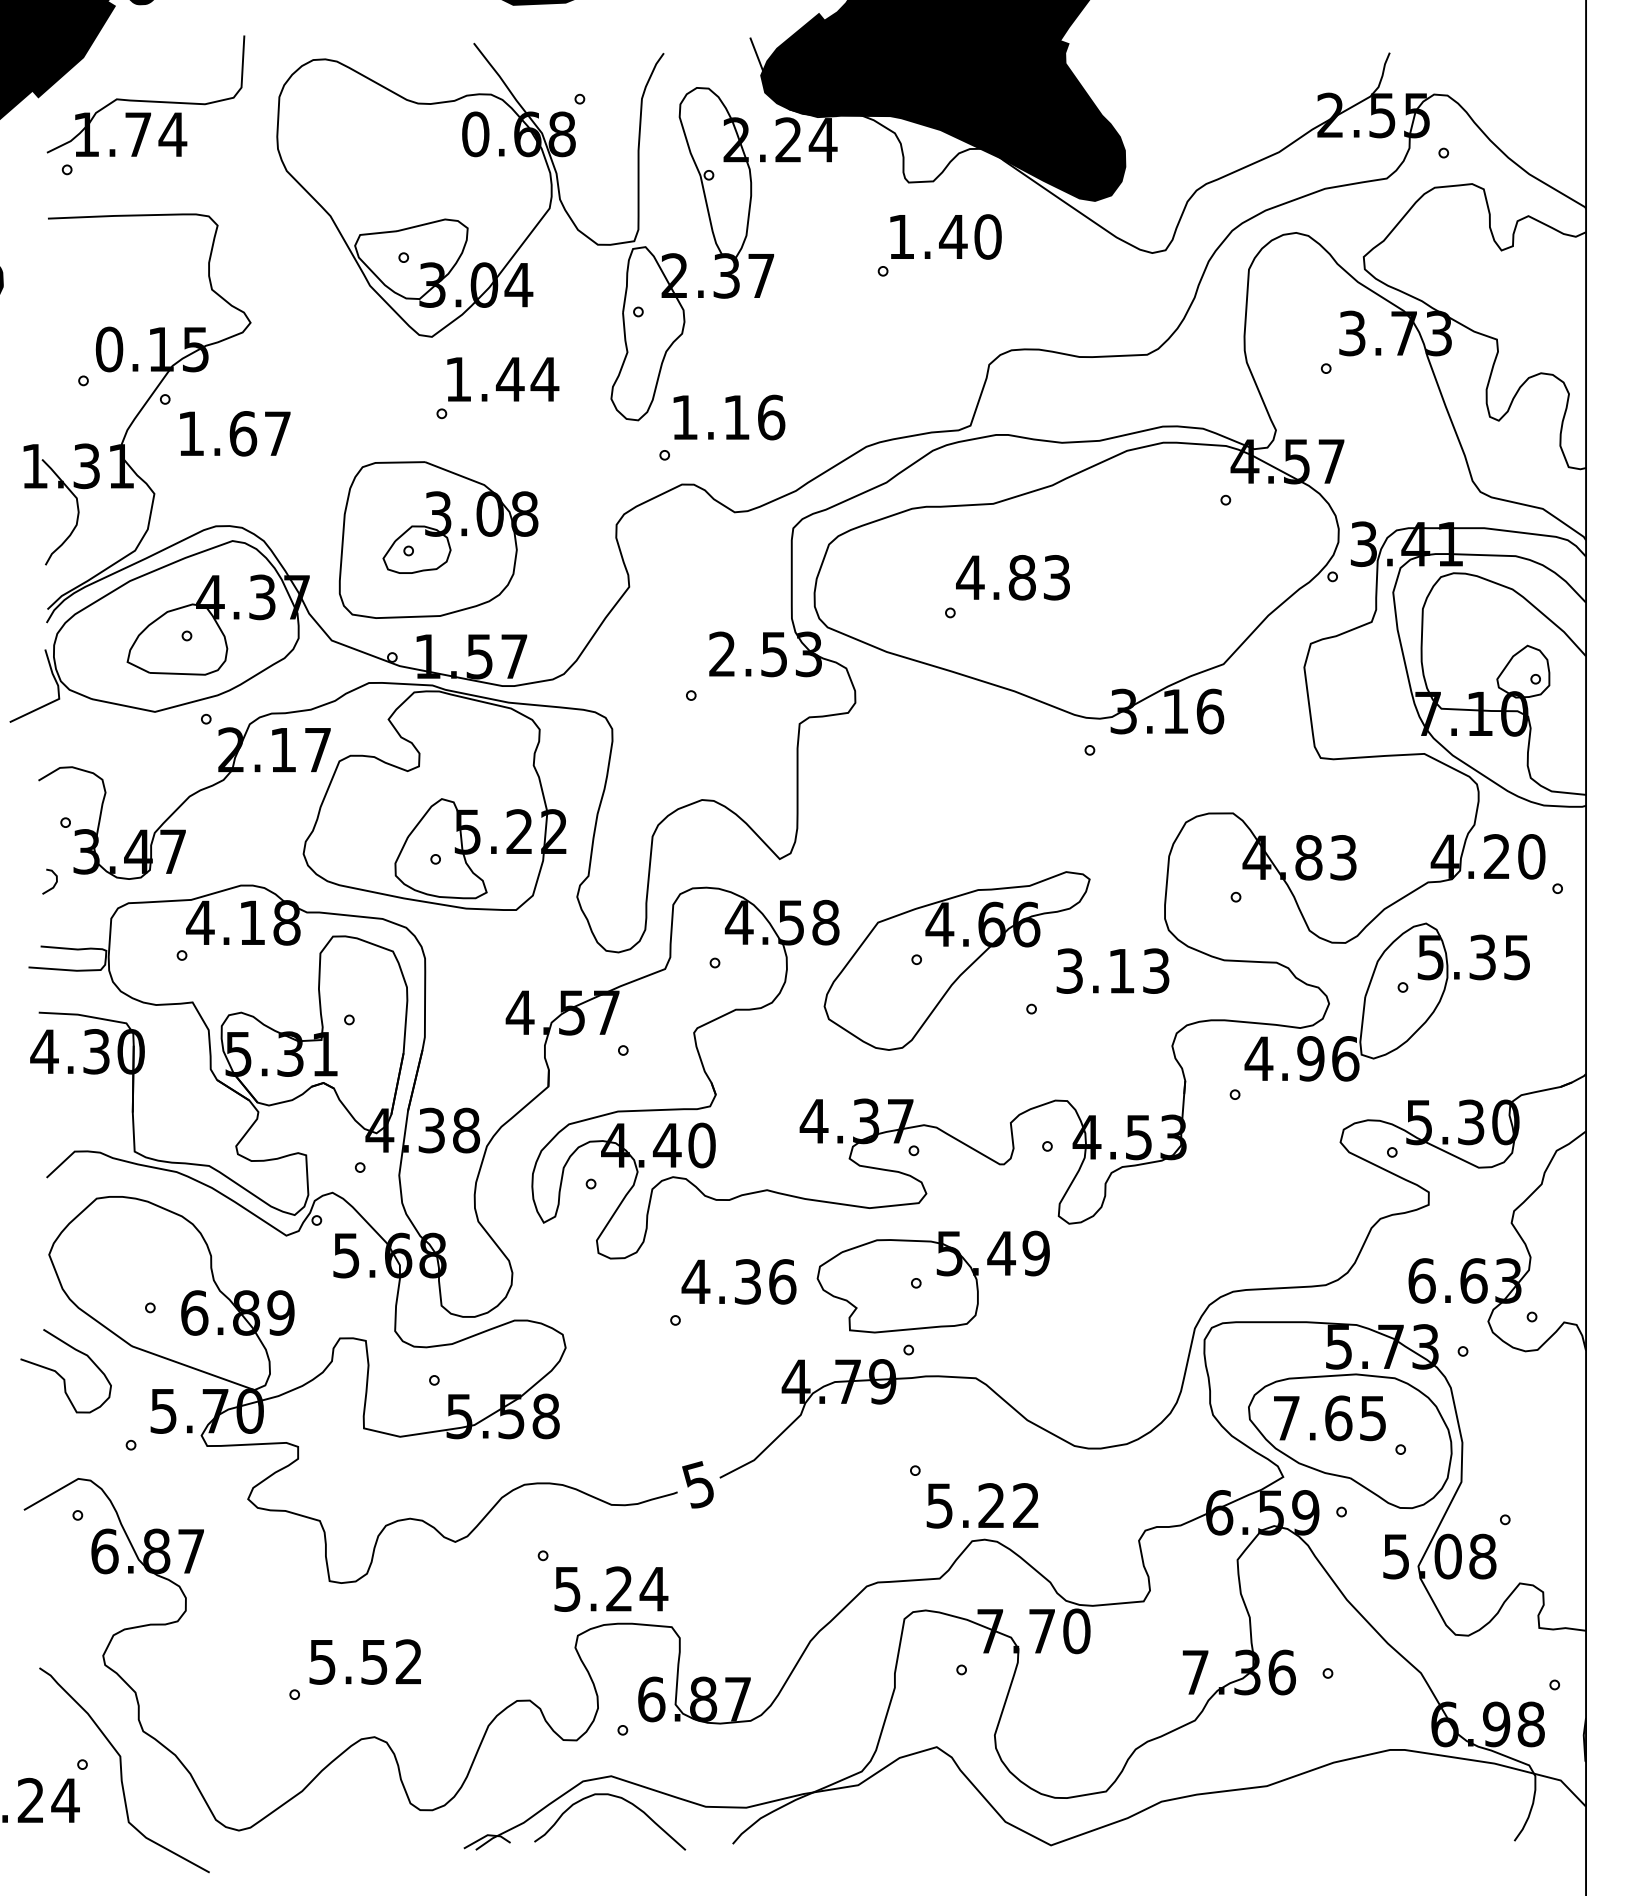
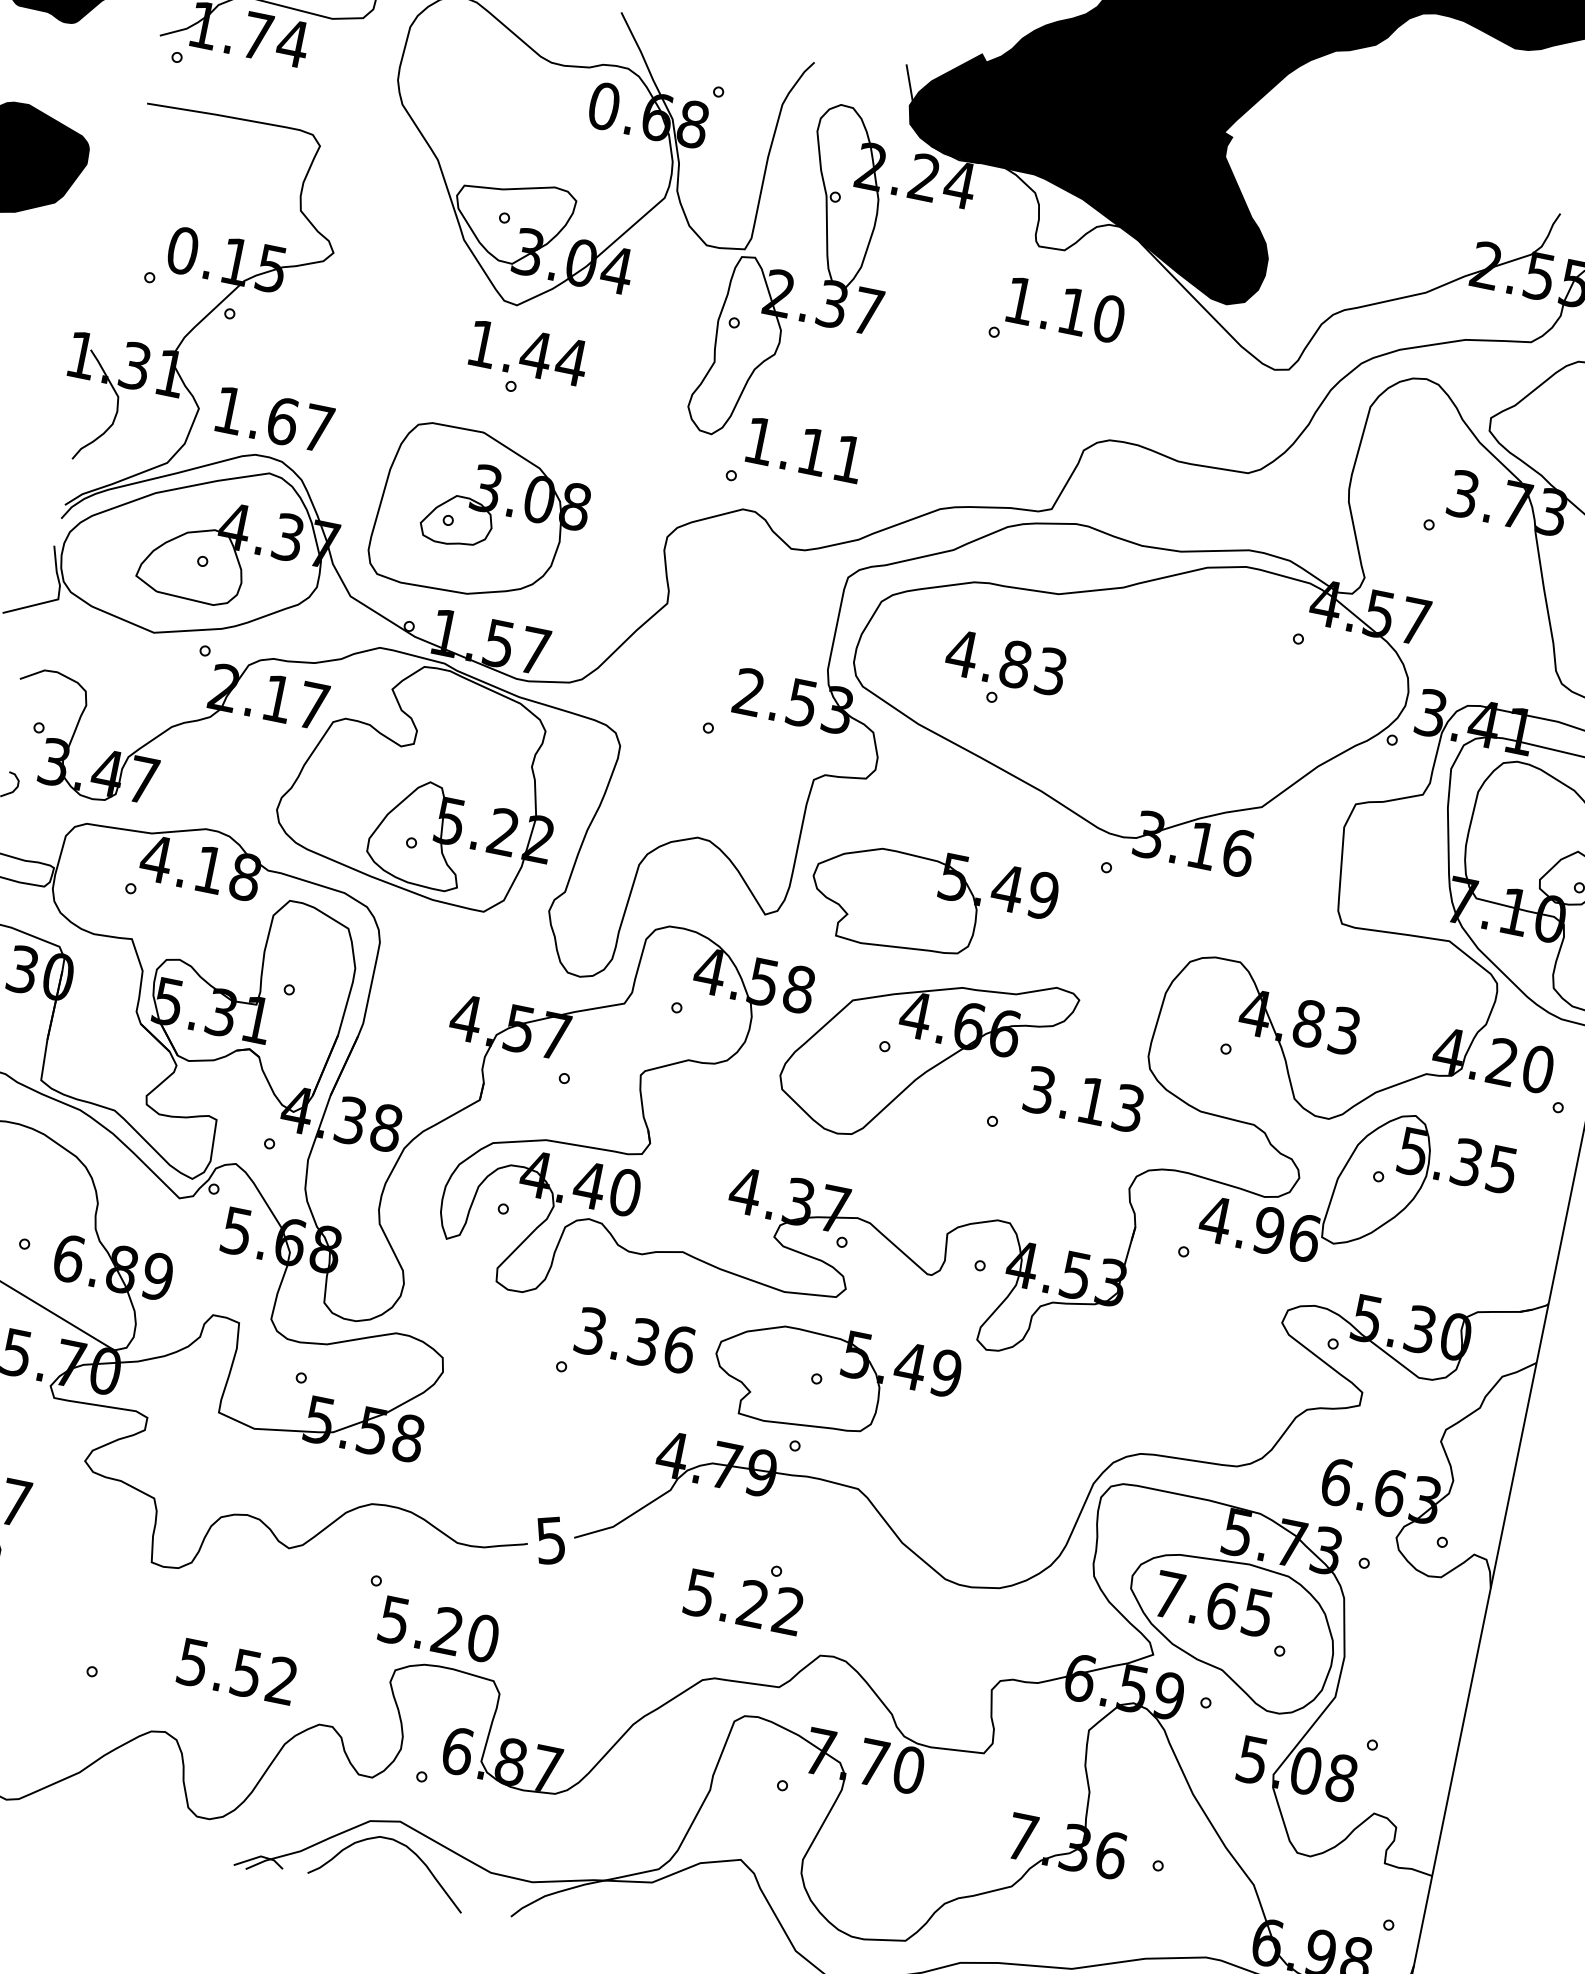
text: (953, 236) -> (1073, 311), 1.40 -> 1.10
text: (503, 379) -> (529, 353), moved
text: (771, 417) -> (848, 459), 1.16 -> 1.11
text: (235, 433) -> (274, 419), moved
text: (1012, 577) -> (1005, 662), moved
part: (932, 816) -> (930, 902), added
text: (695, 1281) -> (590, 1330), 4.36 -> 3.36
text: (982, 1505) -> (743, 1601), moved
text: (653, 1588) -> (482, 1637), 5.24 -> 5.20
text: (364, 1661) -> (236, 1670), moved

